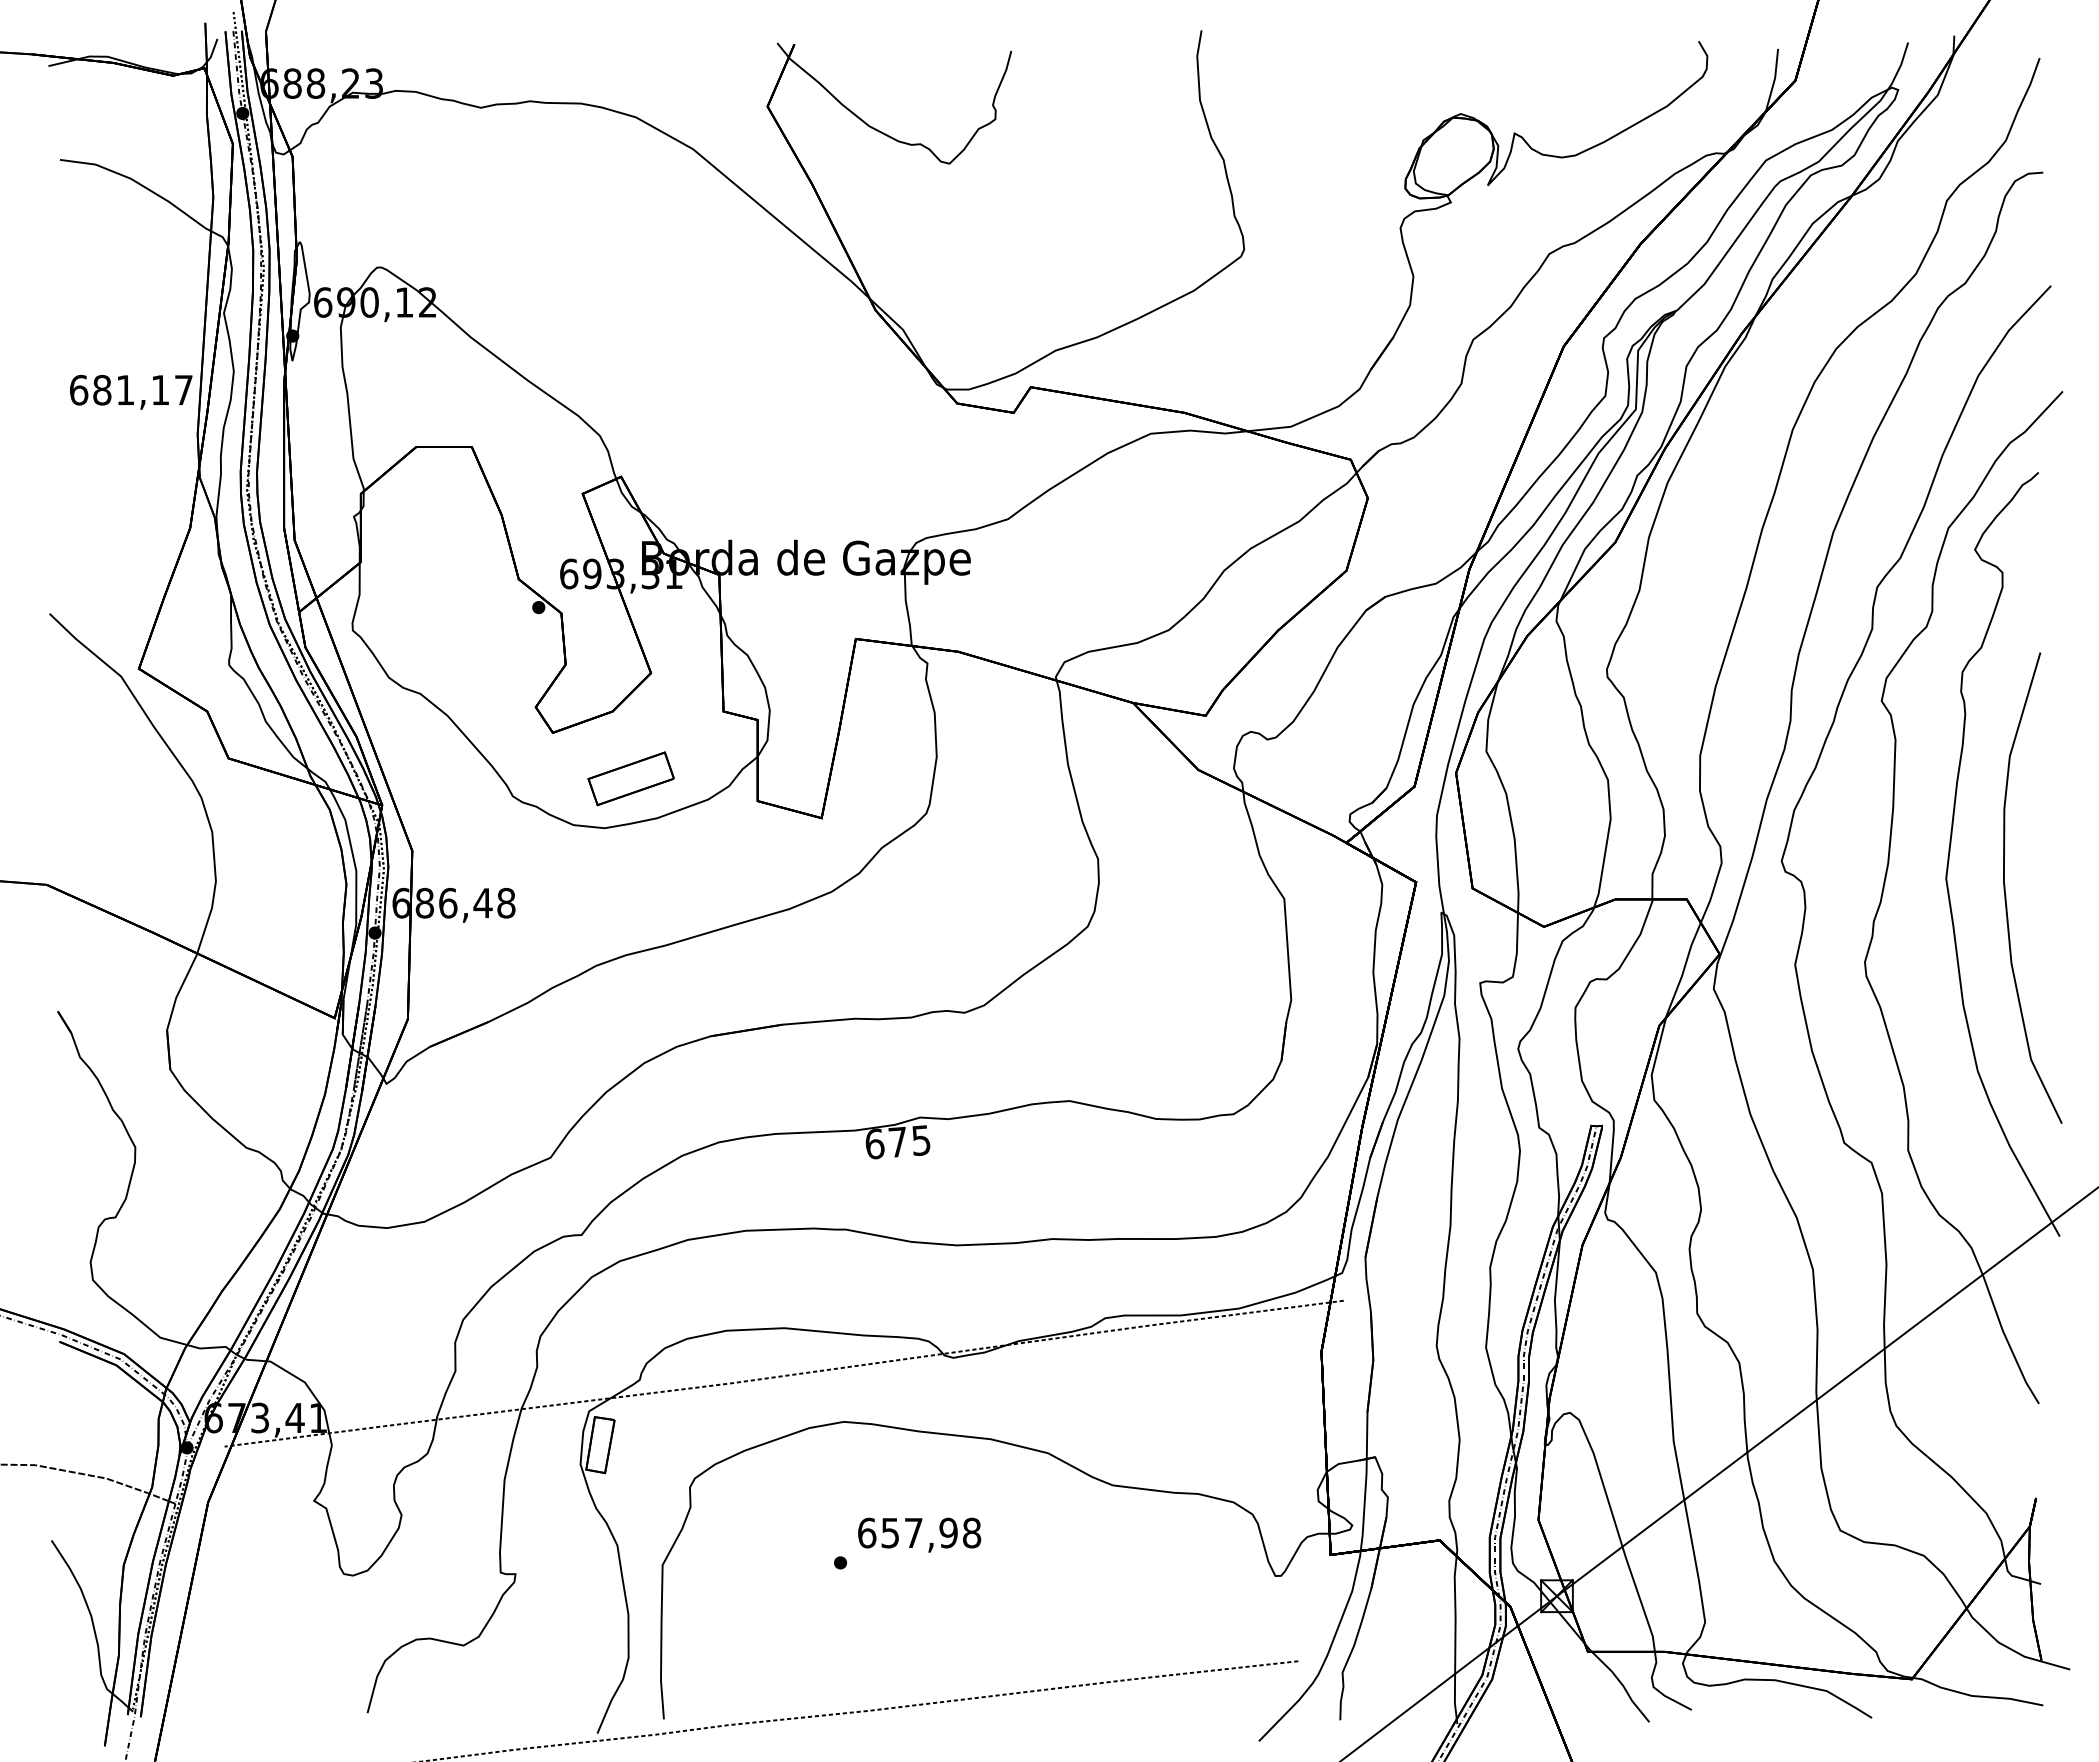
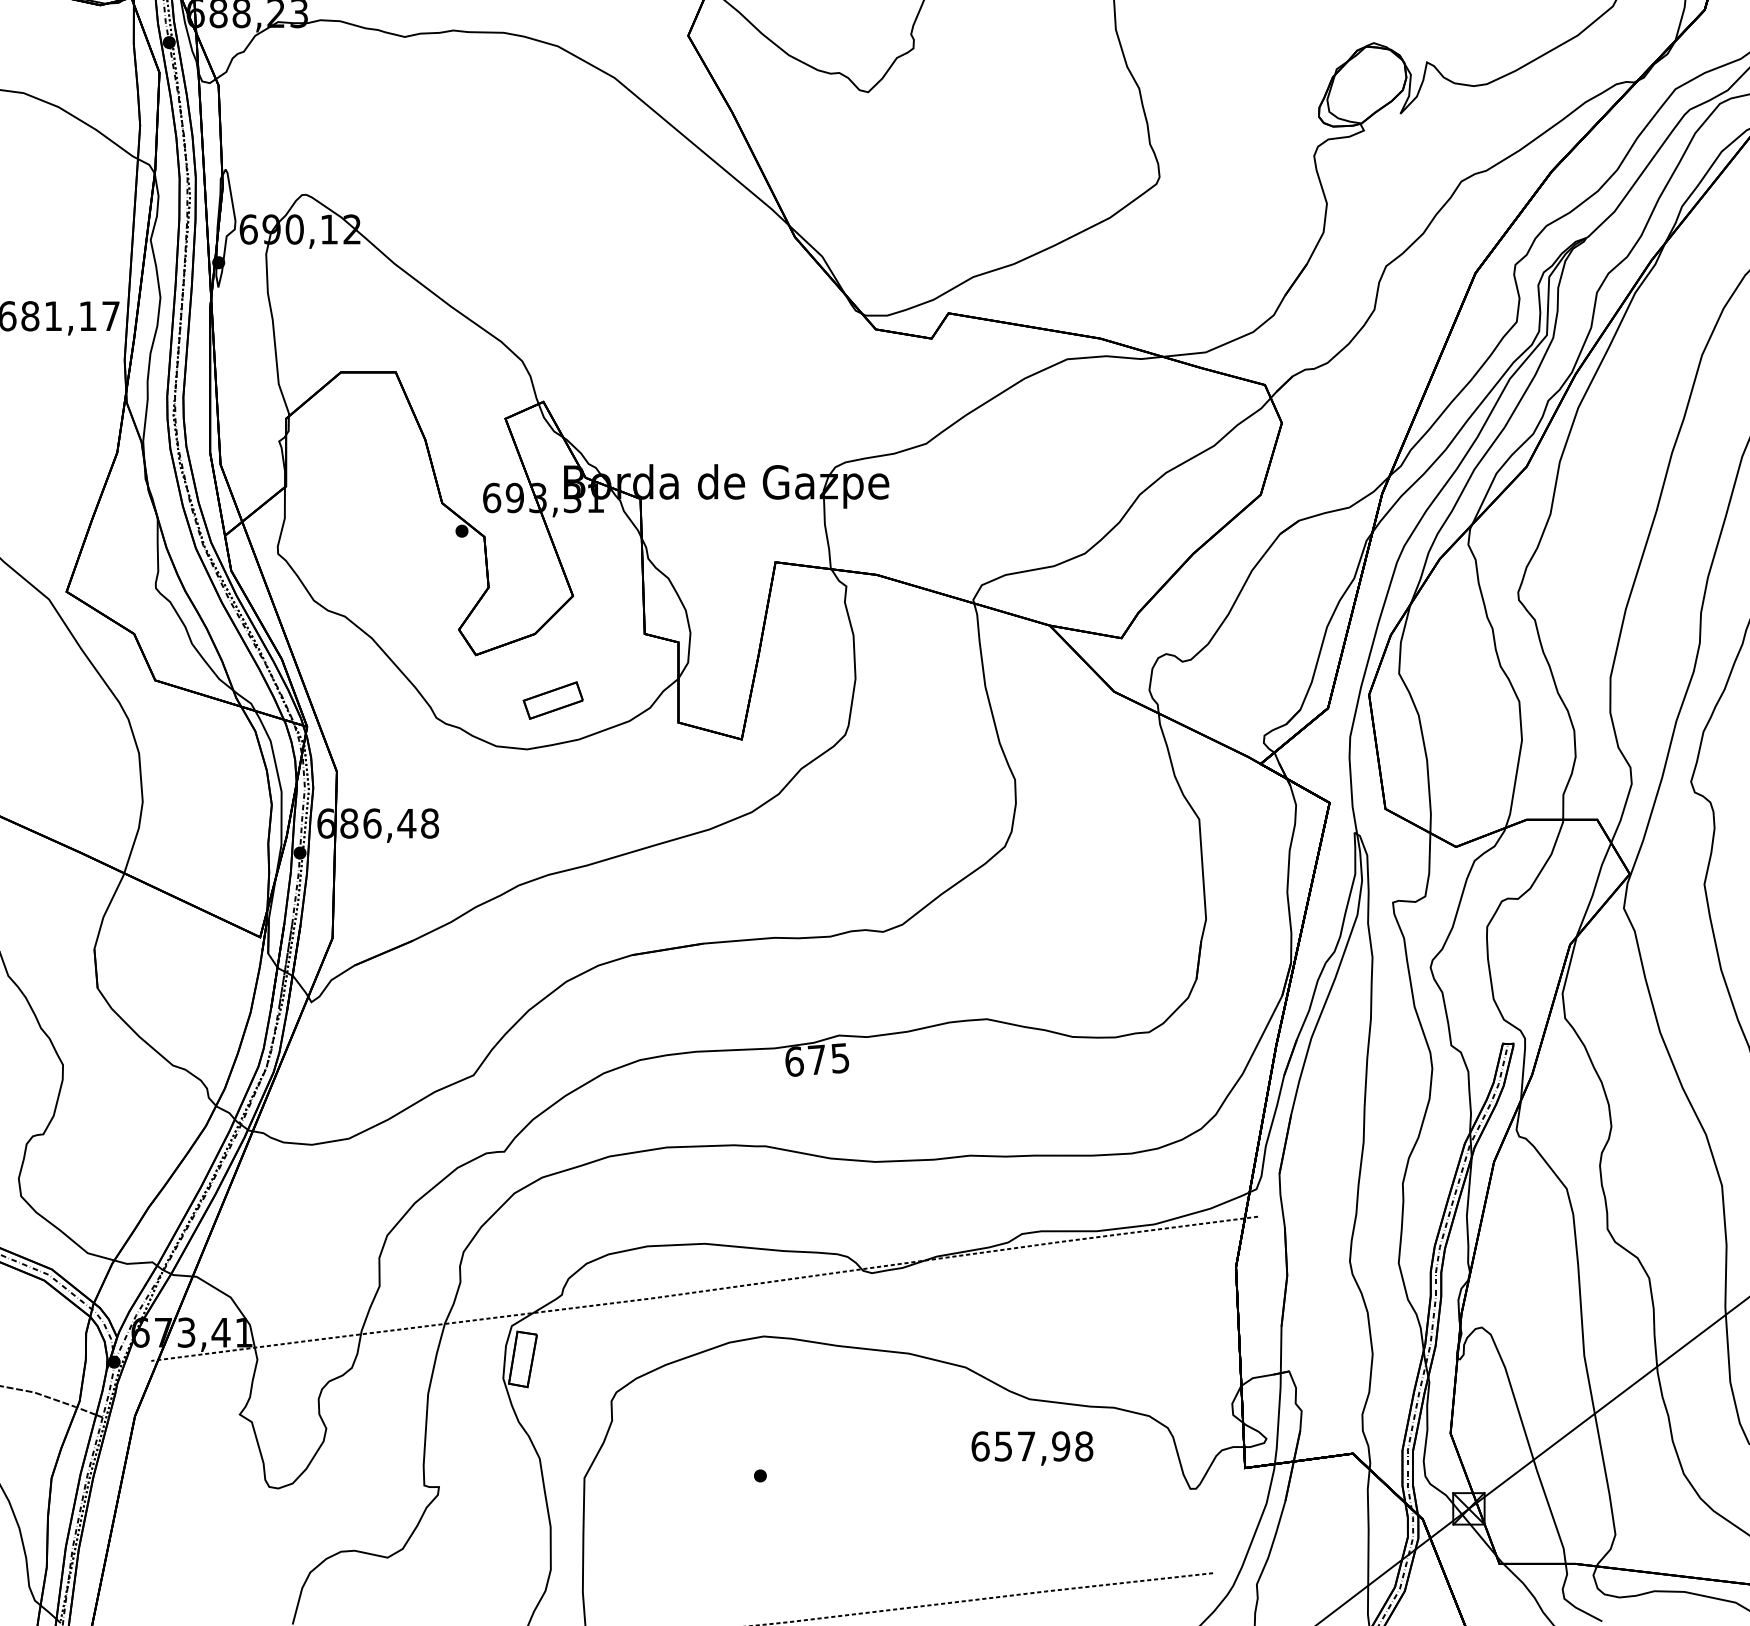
part: (630, 778) -> (552, 700), size x0.7
text: (919, 1534) -> (1032, 1447), moved

